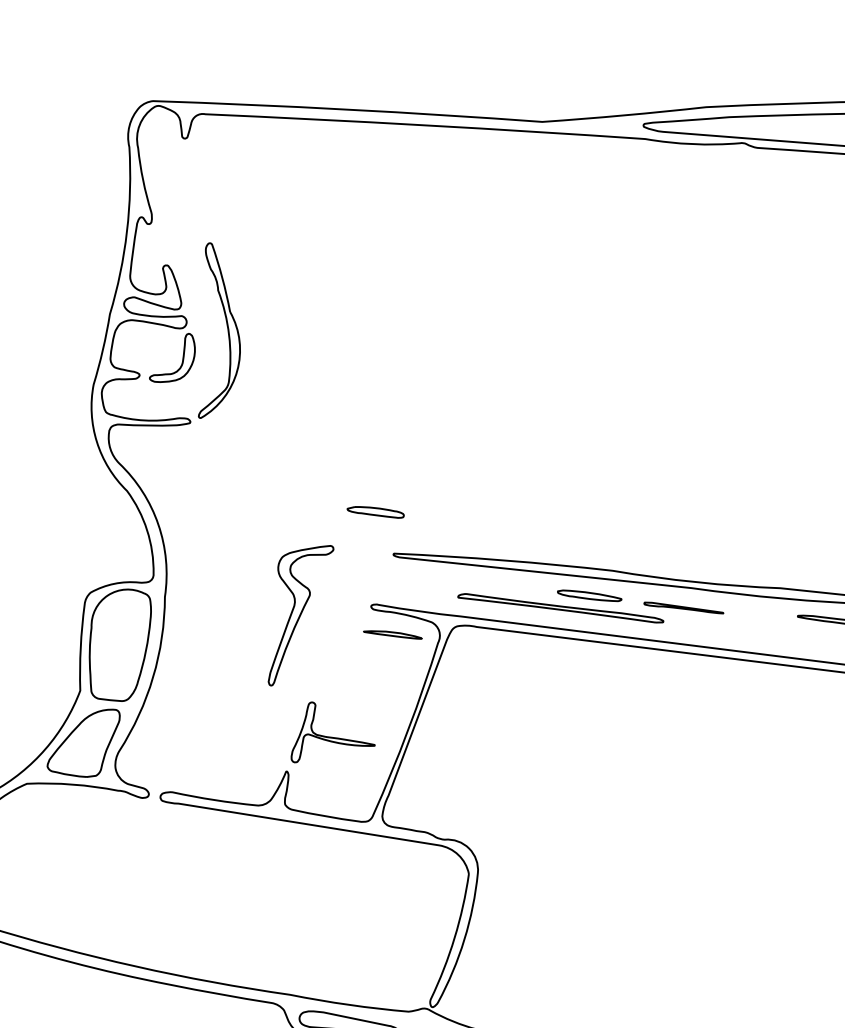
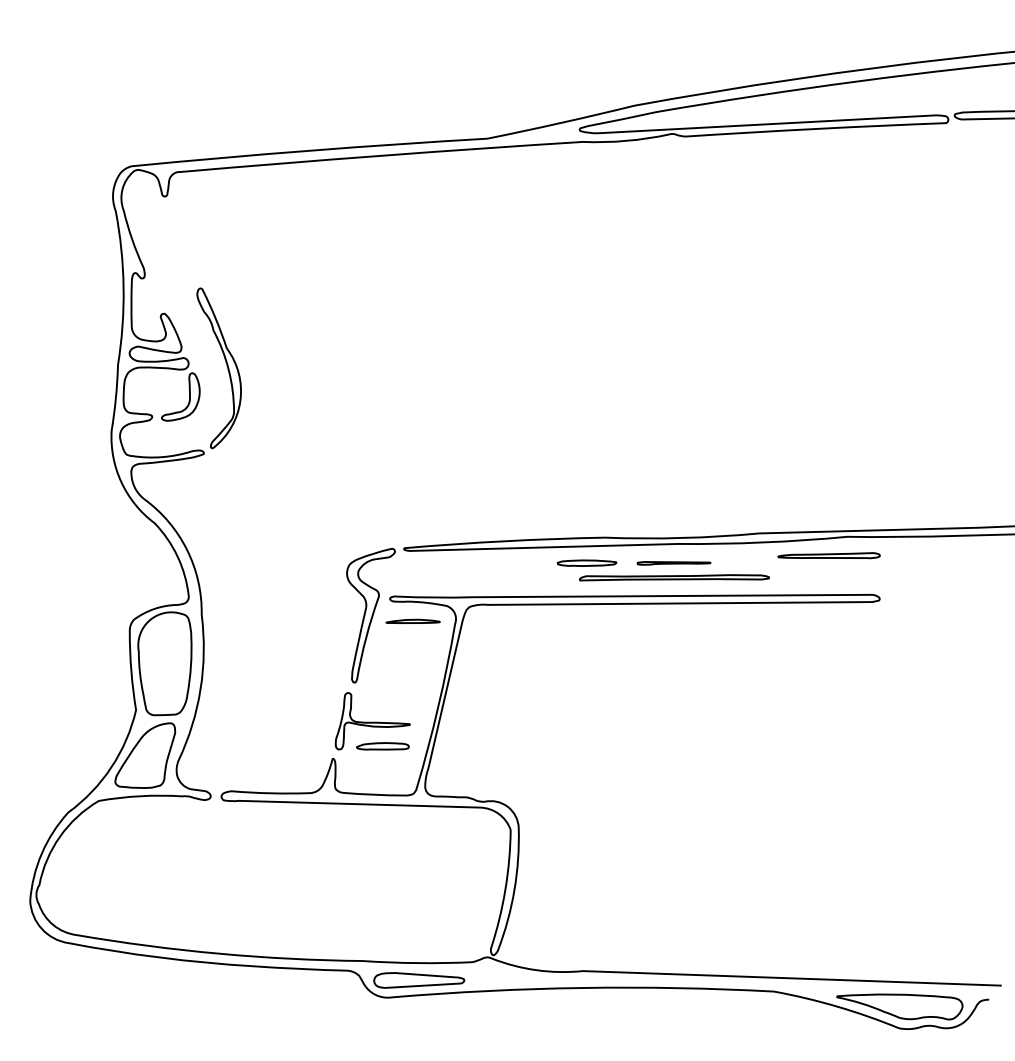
part: (375, 511) -> (382, 746), moved
part: (561, 607) -> (674, 577), moved
part: (297, 615) -> (370, 615), moved

